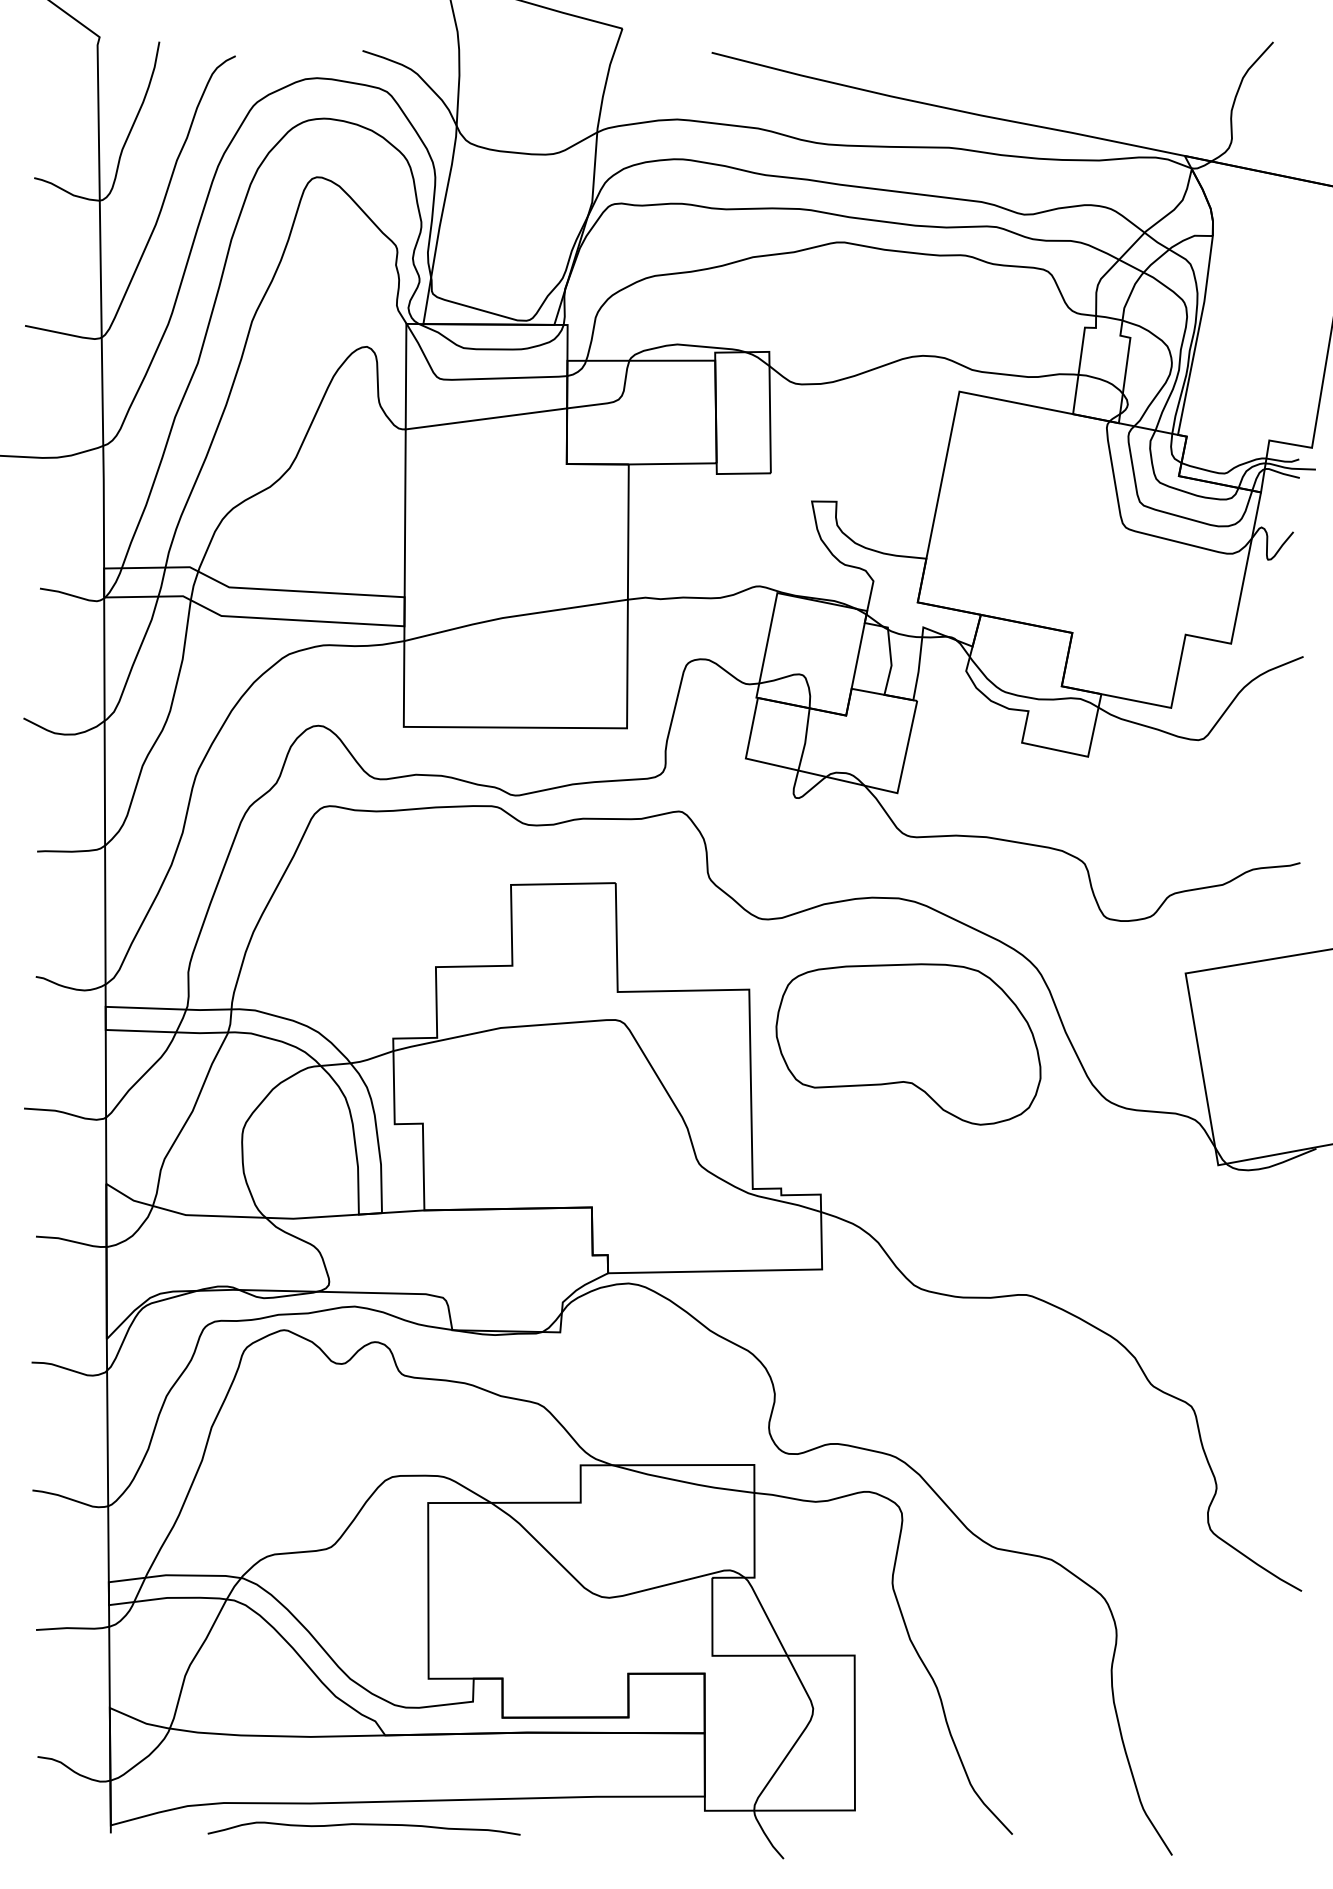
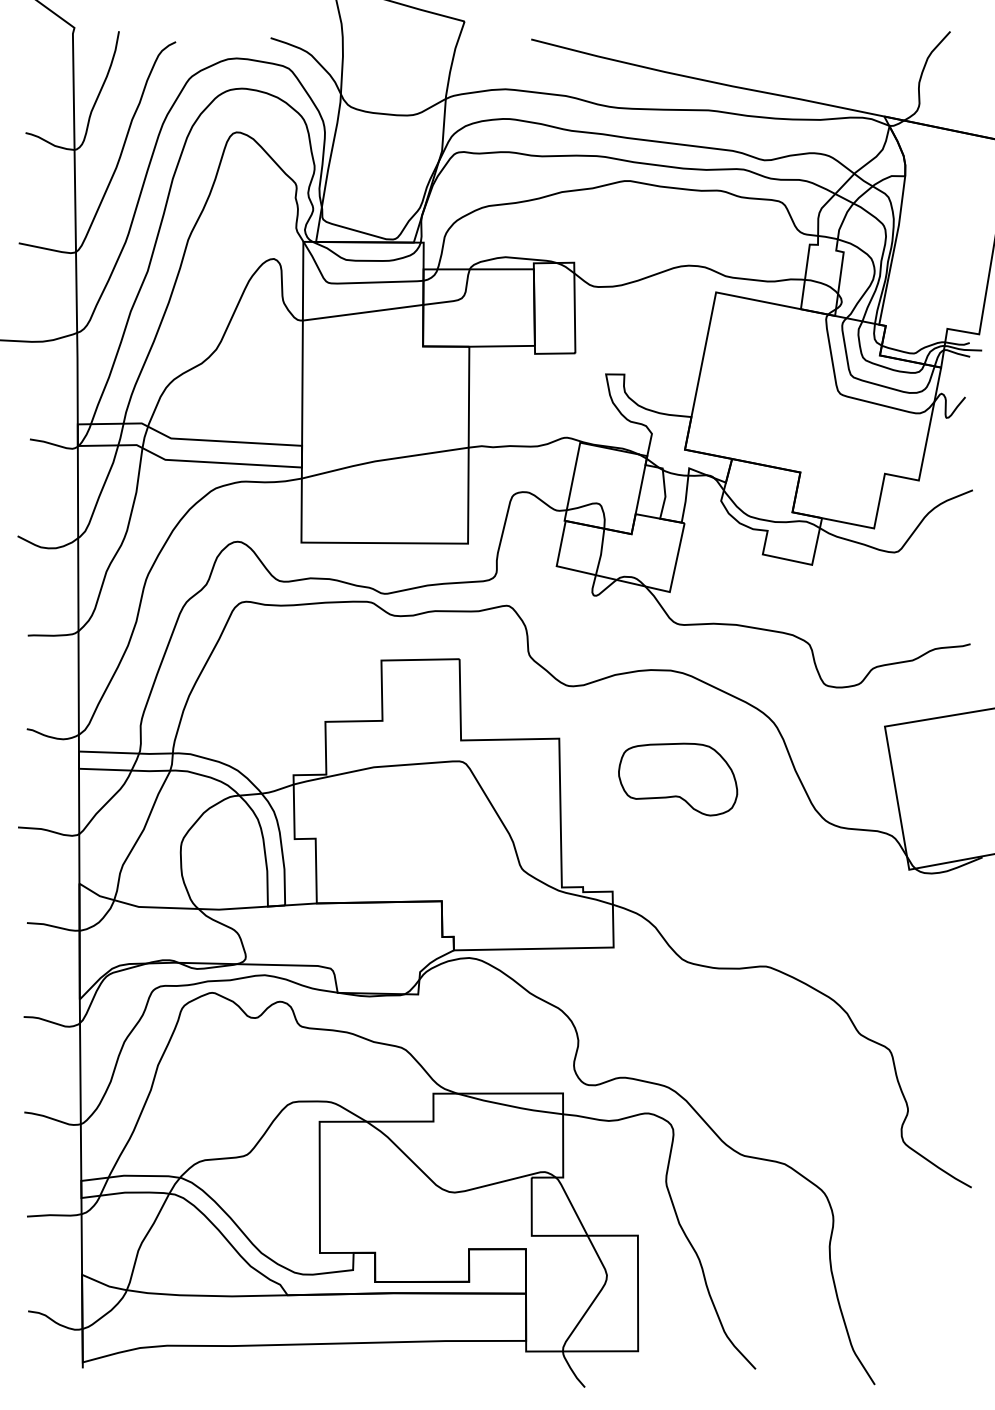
part: (908, 1044) -> (678, 779), size x0.6
curve: (363, 1825) -> (271, 1362), removed

